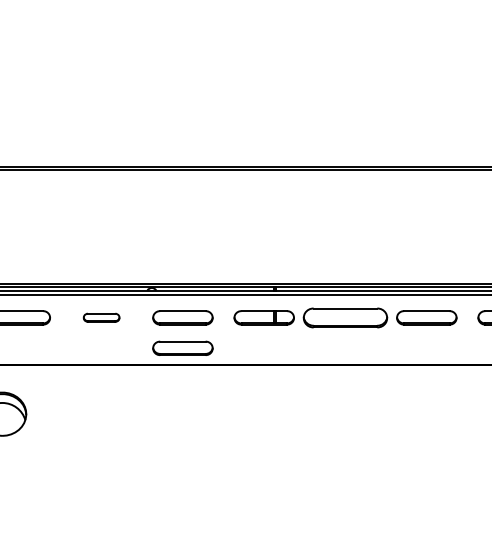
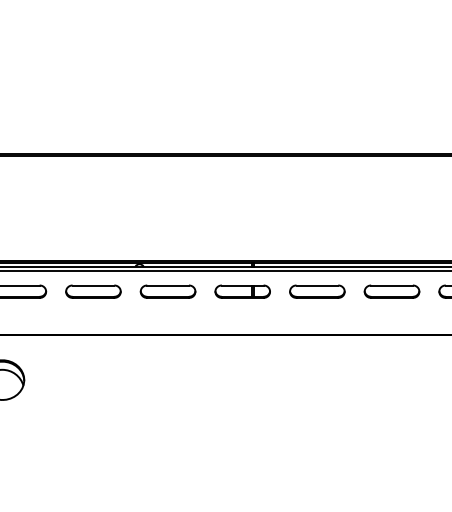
part: (101, 317) -> (93, 291), size x1.67
part: (345, 317) -> (317, 291), size x0.71
part: (182, 348) -> (167, 319), removed

